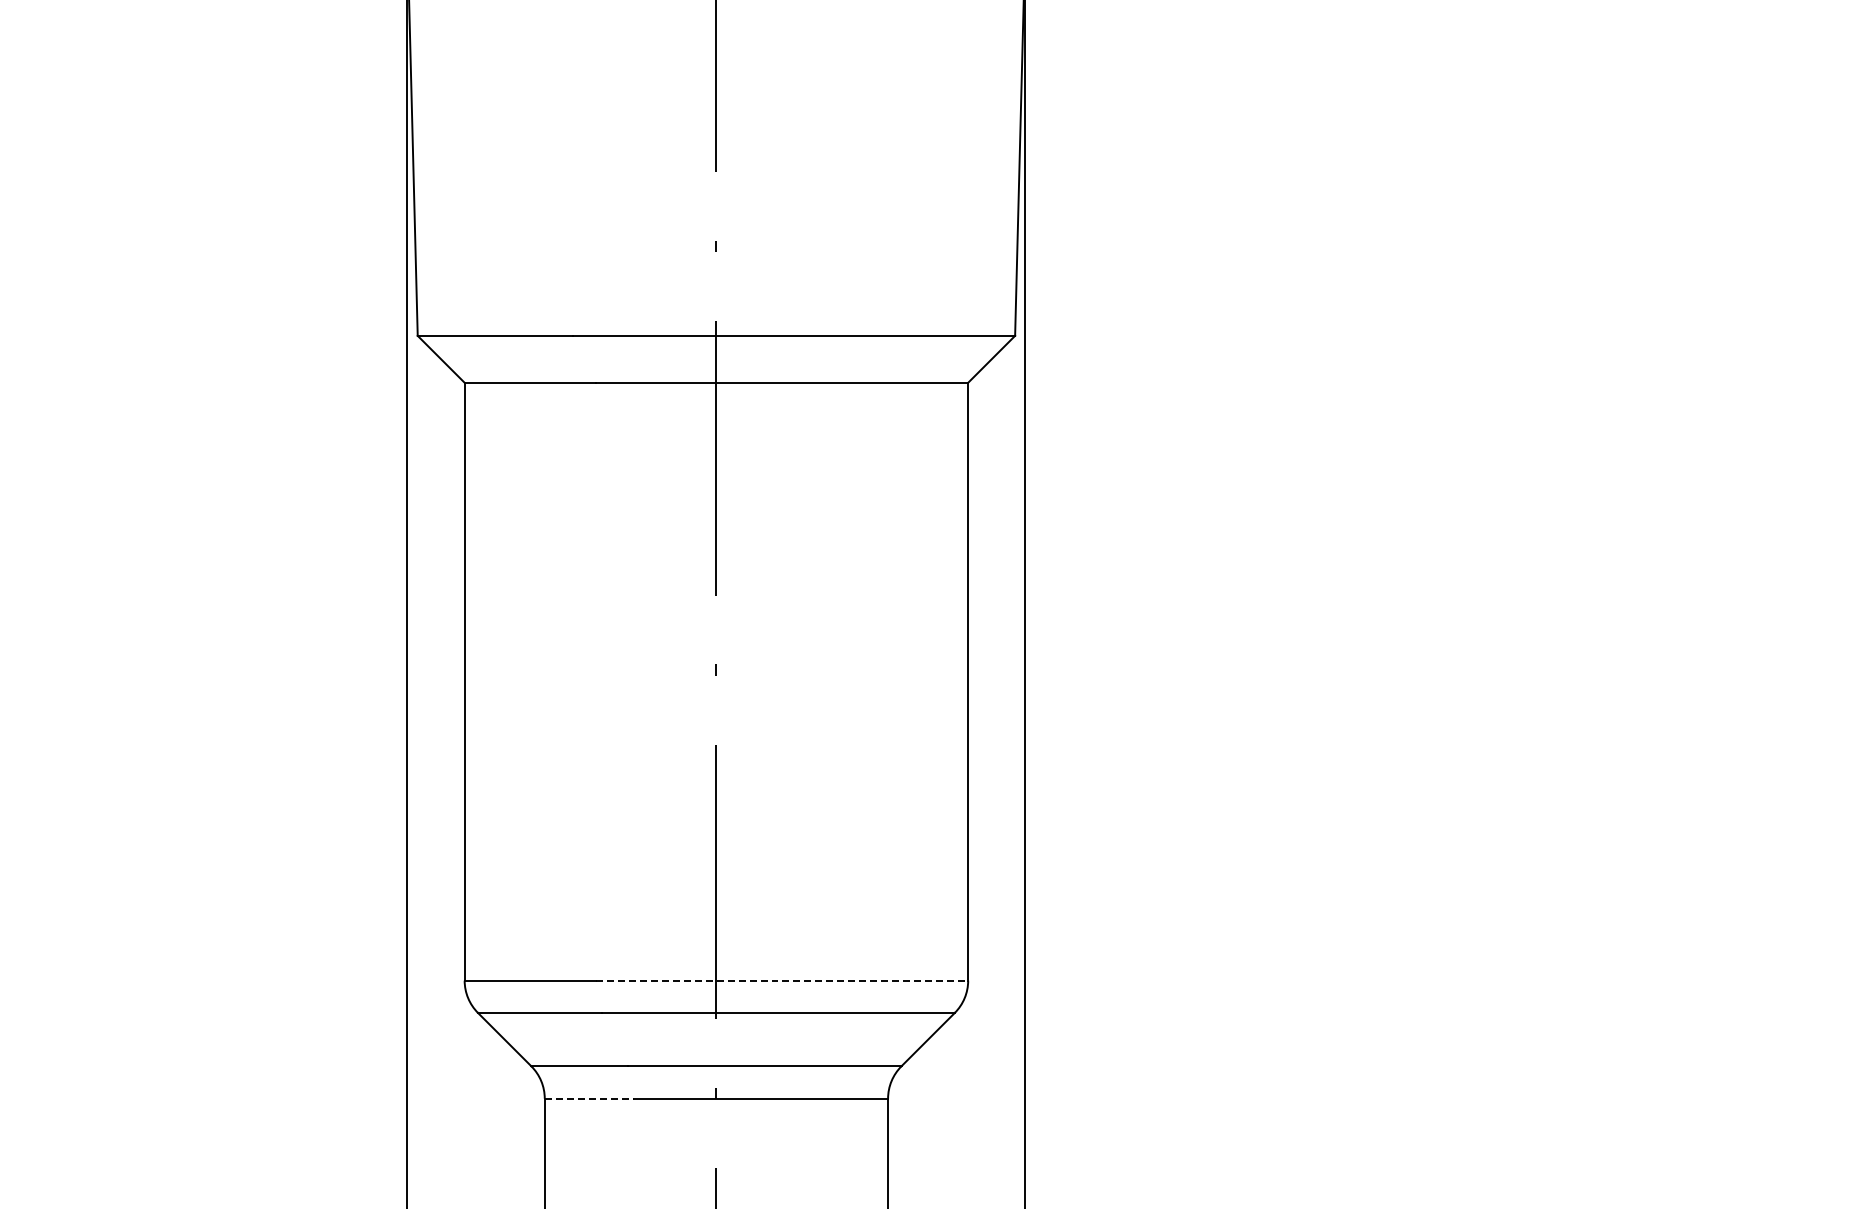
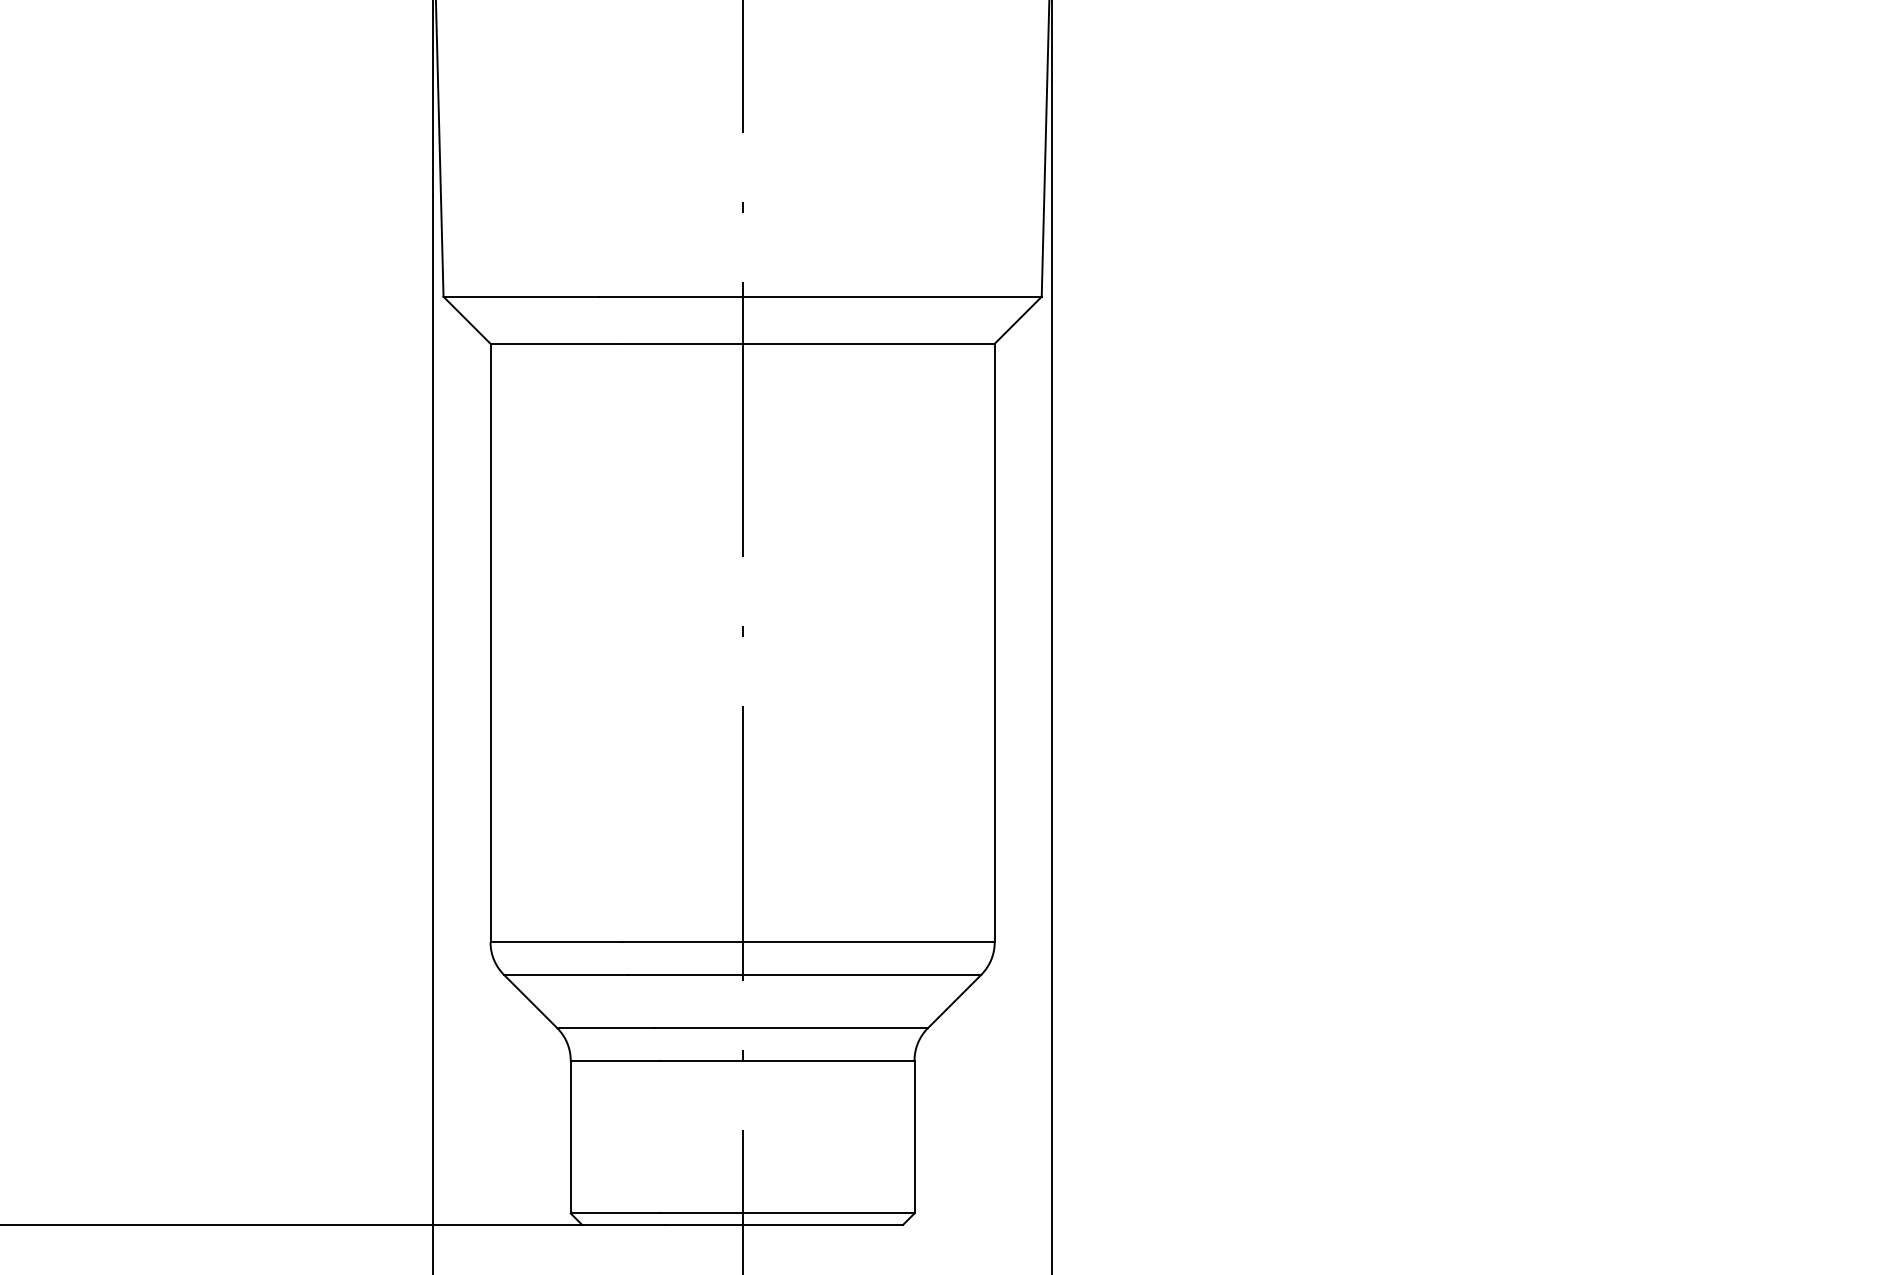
line: (782, 980) -> (808, 942), dashed -> solid
line: (589, 1098) -> (615, 1060), dashed -> solid

